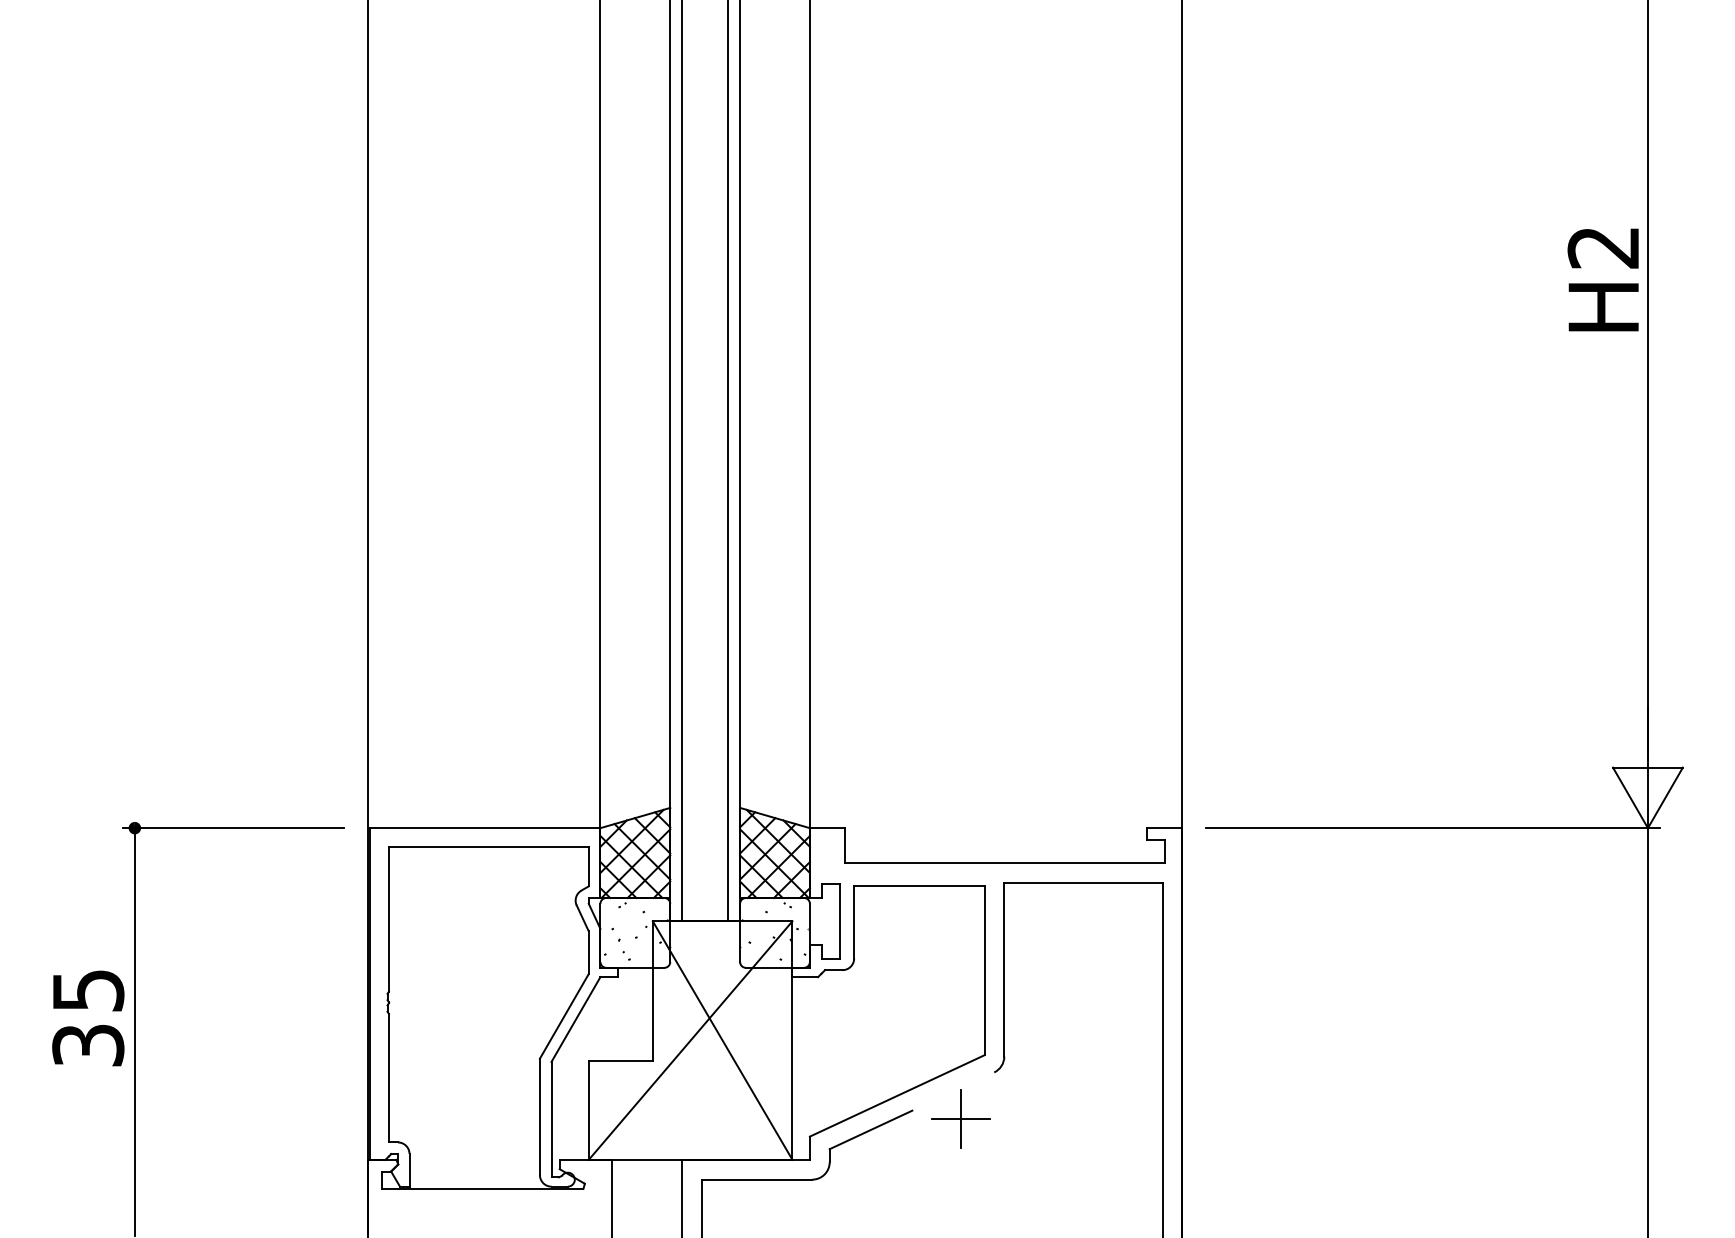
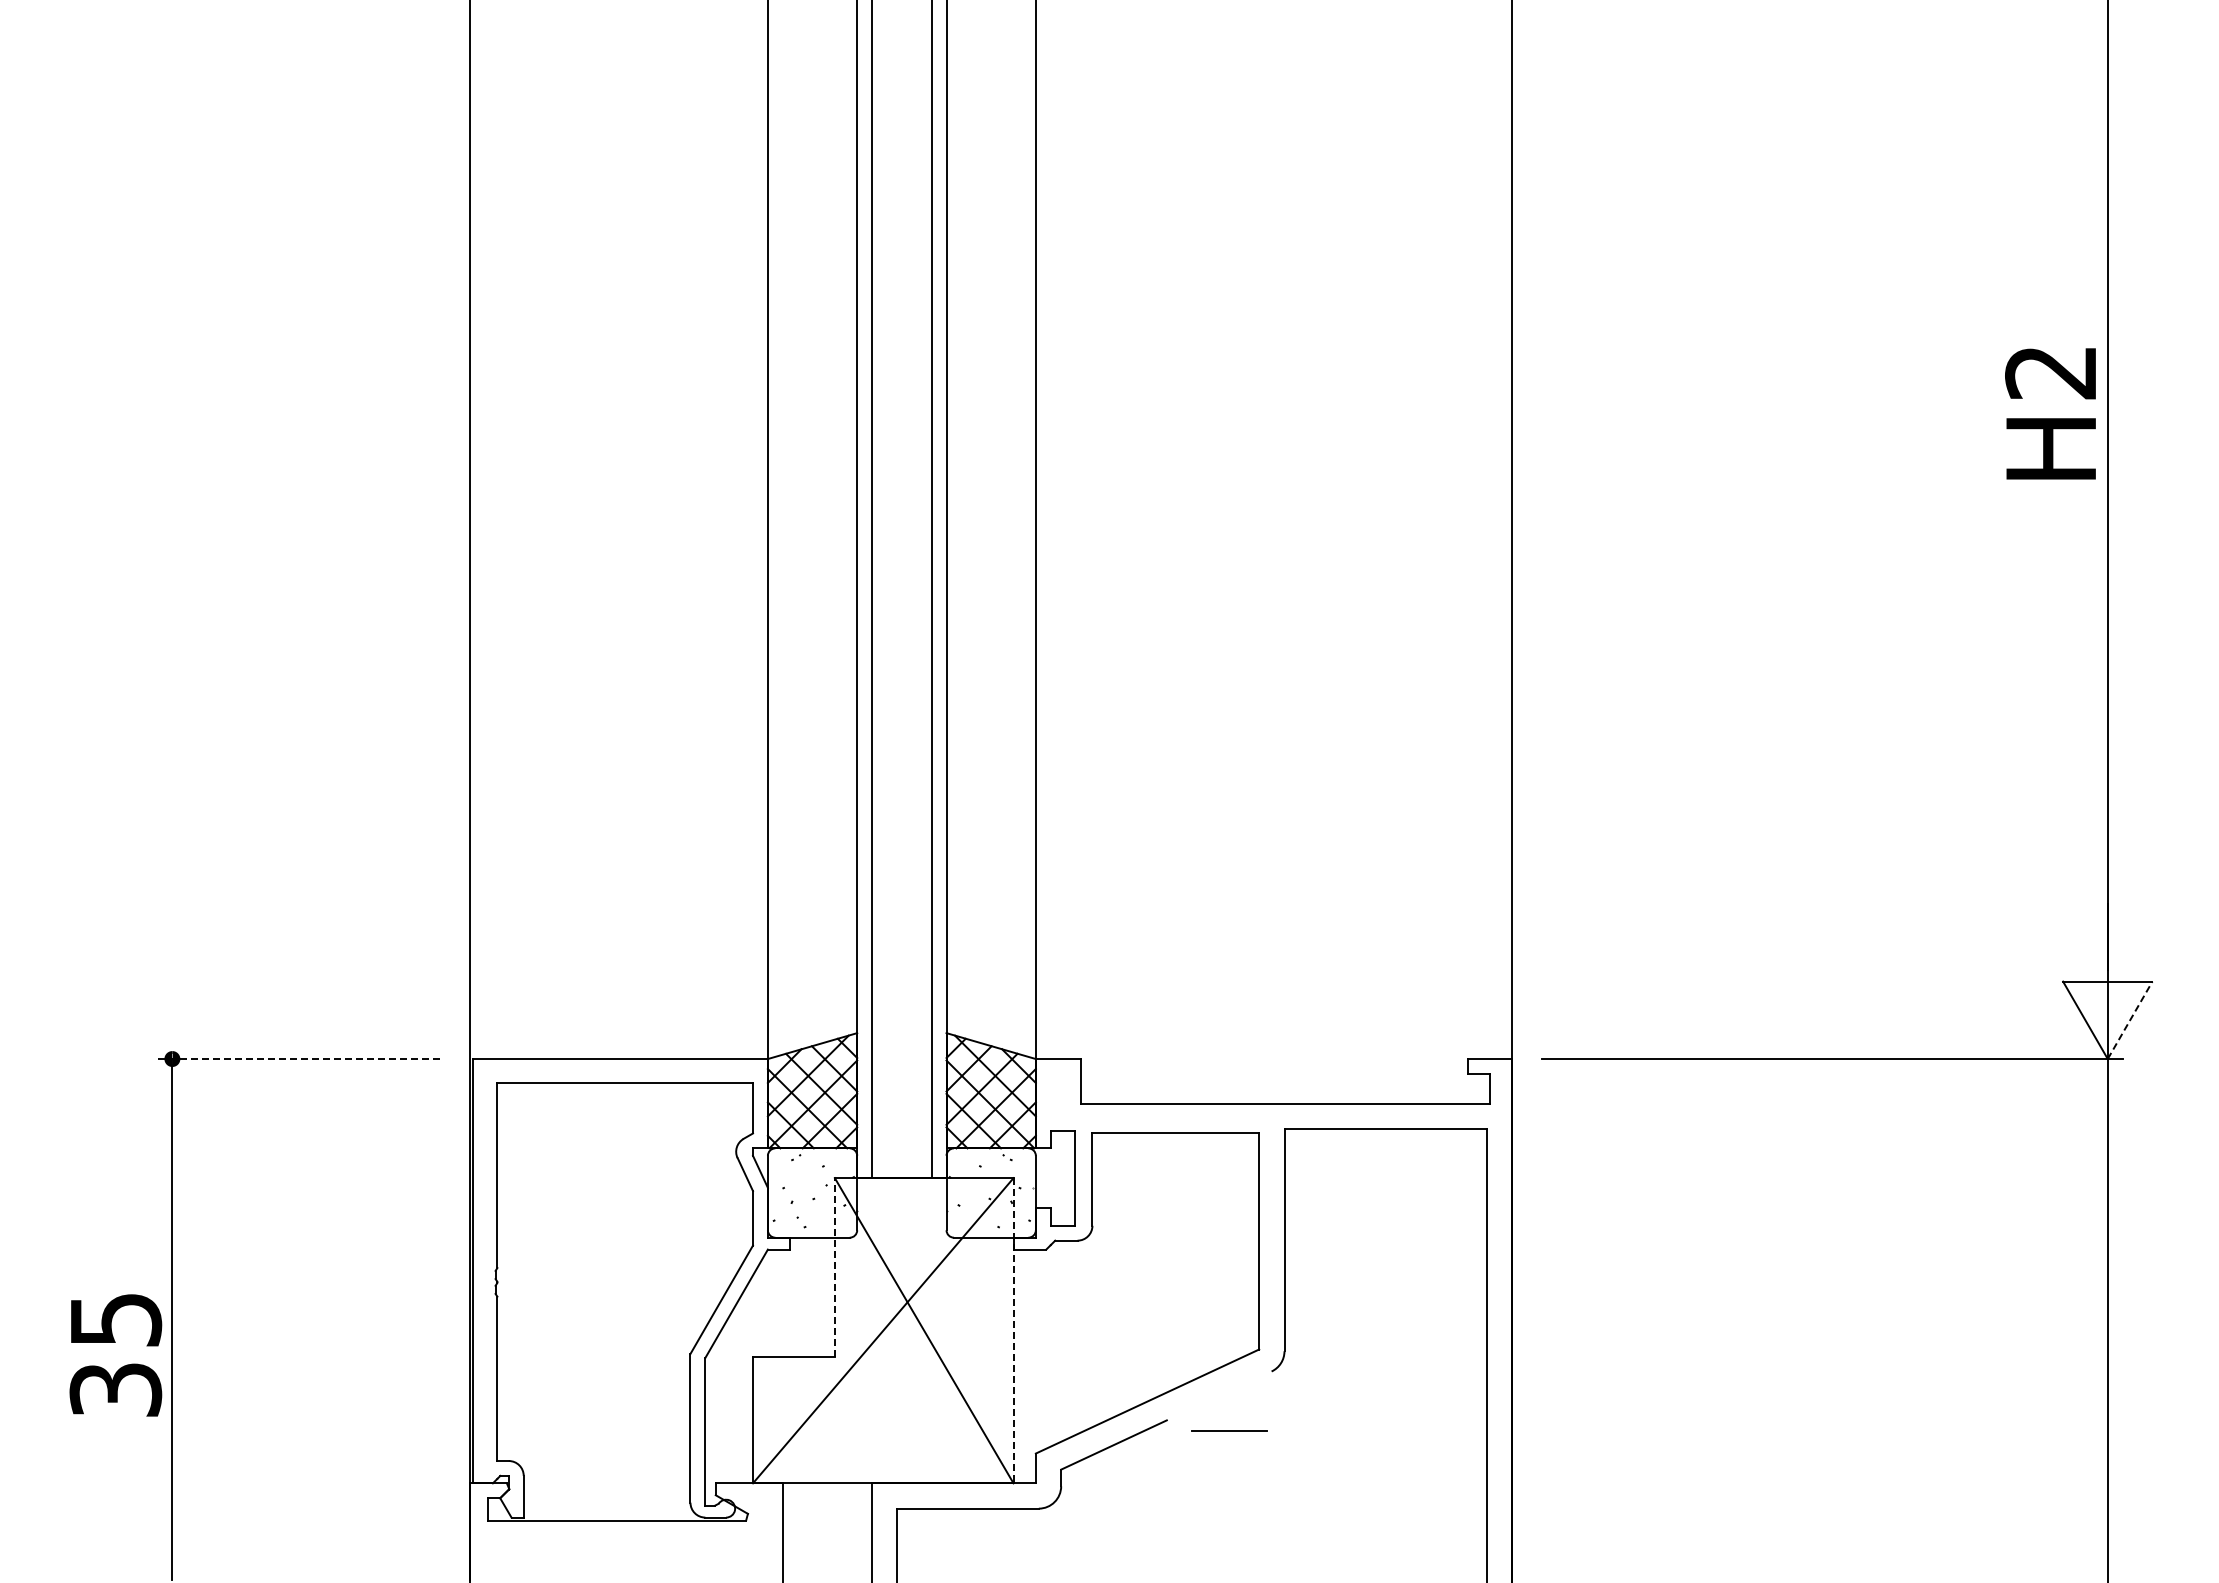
text: (1603, 279) -> (2050, 413), moved
line: (1665, 798) -> (2130, 1020), solid -> dashed
line: (233, 828) -> (298, 1059), solid -> dashed
line: (652, 990) -> (834, 1266), solid -> dashed
text: (88, 1018) -> (115, 1355), moved
line: (792, 1040) -> (1013, 1330), solid -> dashed
line: (961, 1119) -> (1229, 1431), removed

